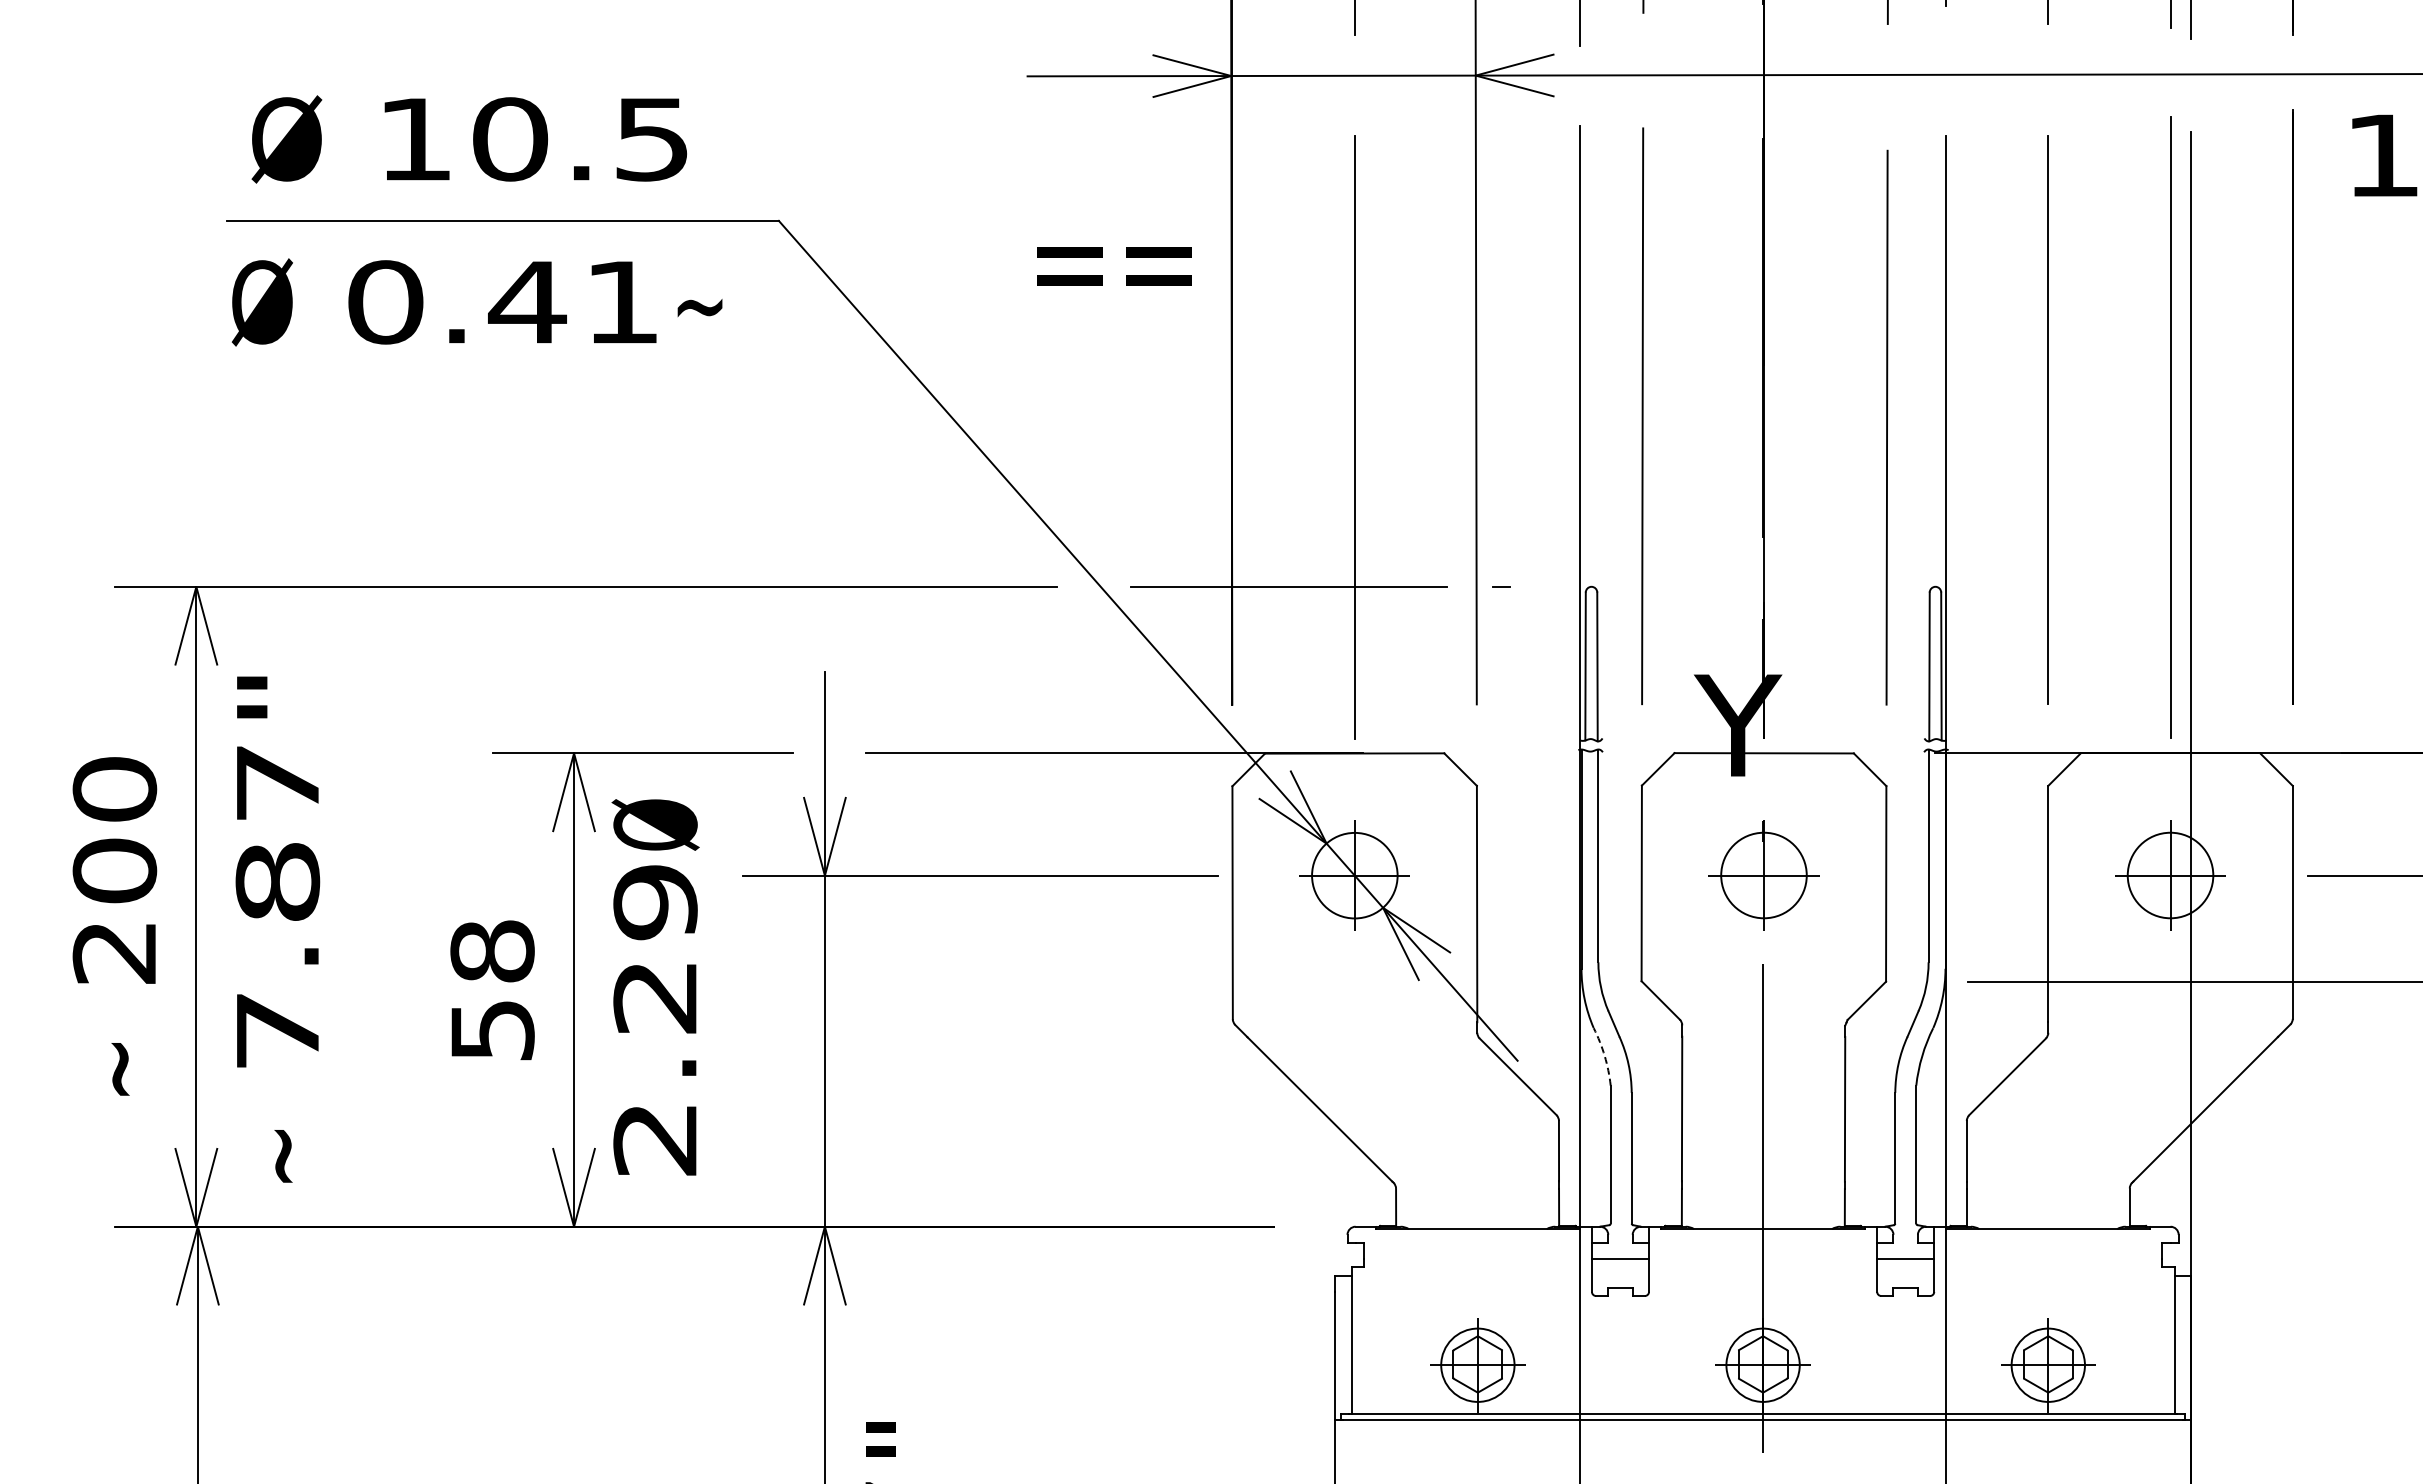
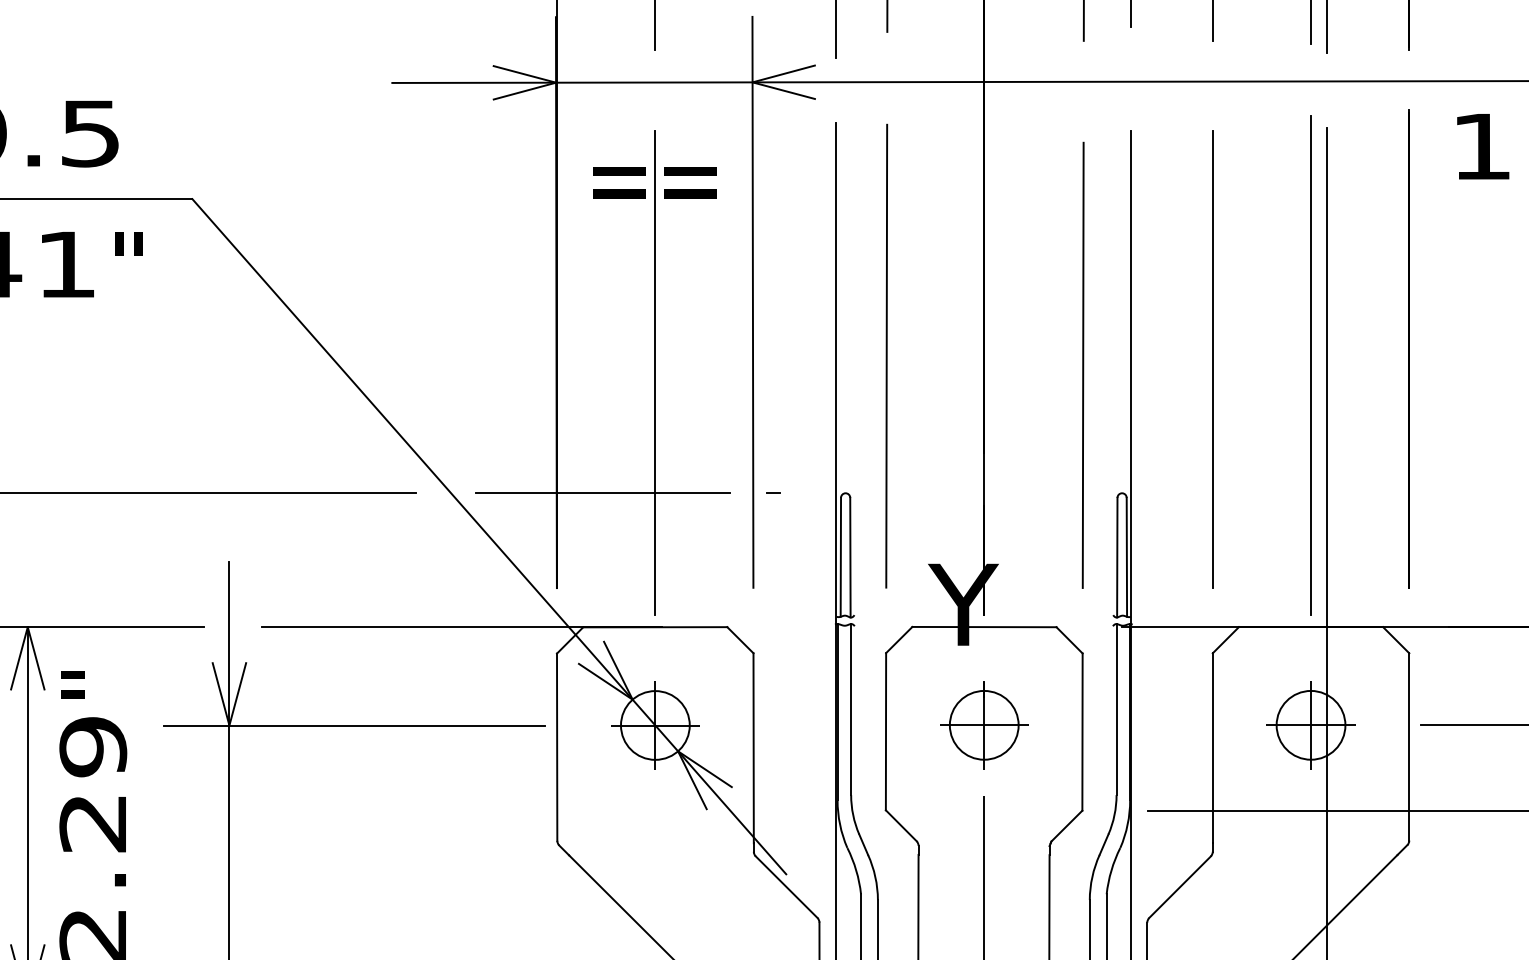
text: (1114, 266) -> (655, 182), moved
text: (699, 289) -> (128, 254), ~ -> "
text: (655, 824) -> (93, 684), Ø -> "
arc: (1604, 1056) -> (856, 870), dashed -> solid

